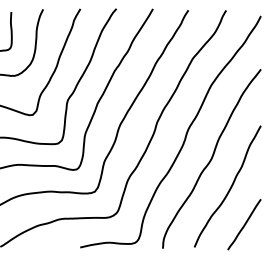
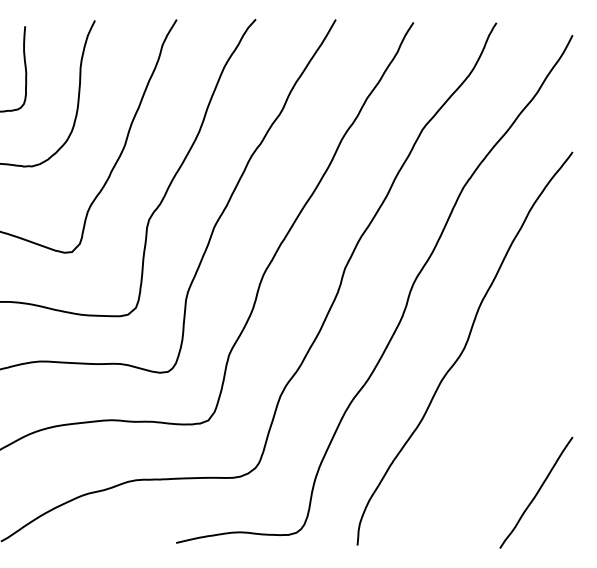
curve: (229, 188) -> (503, 413), removed

